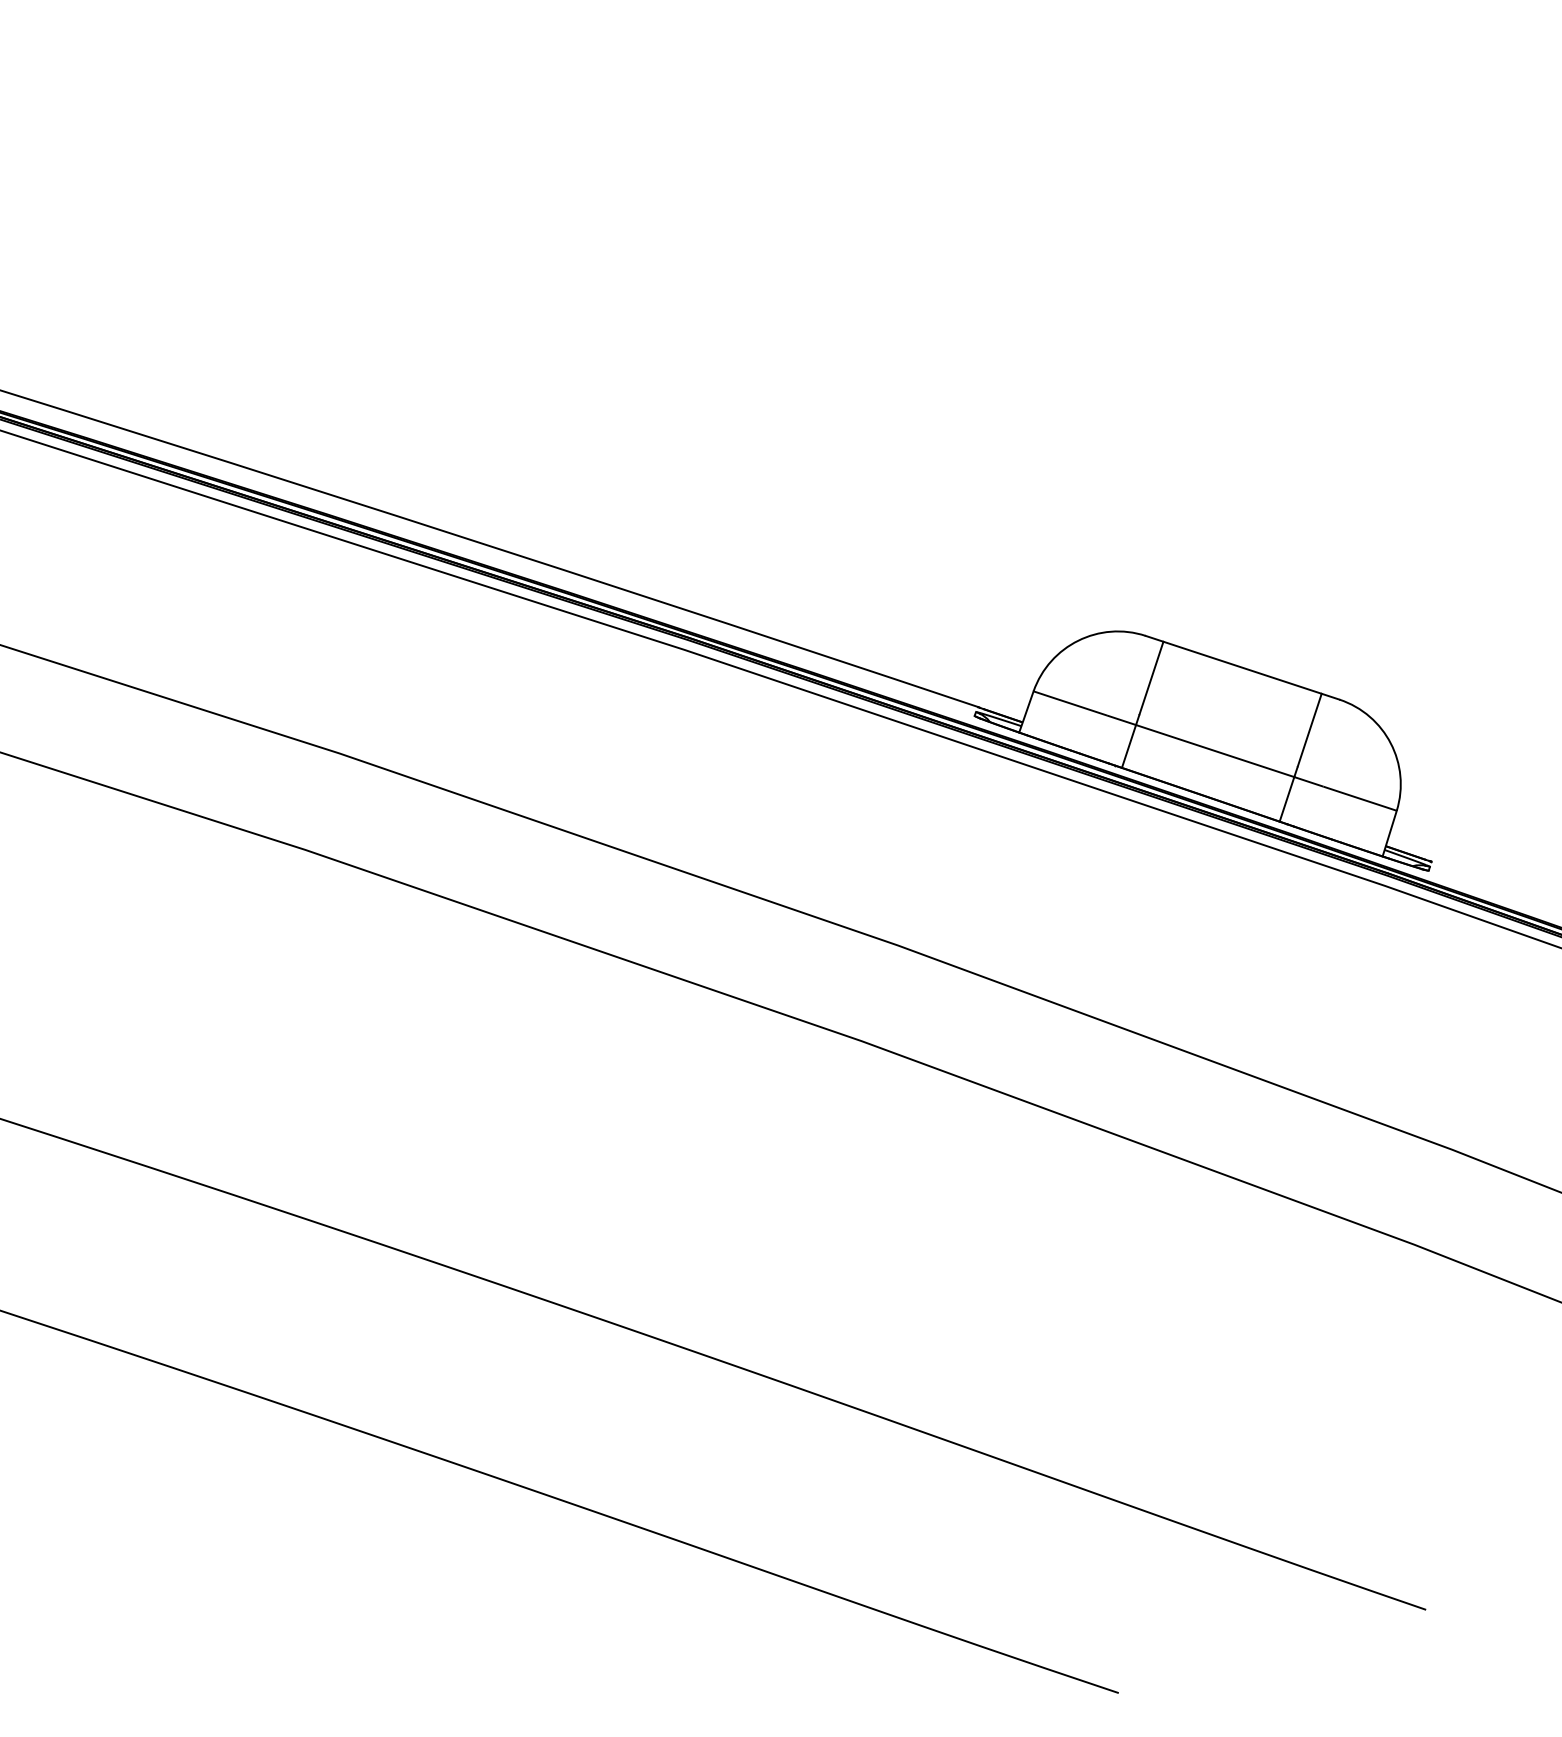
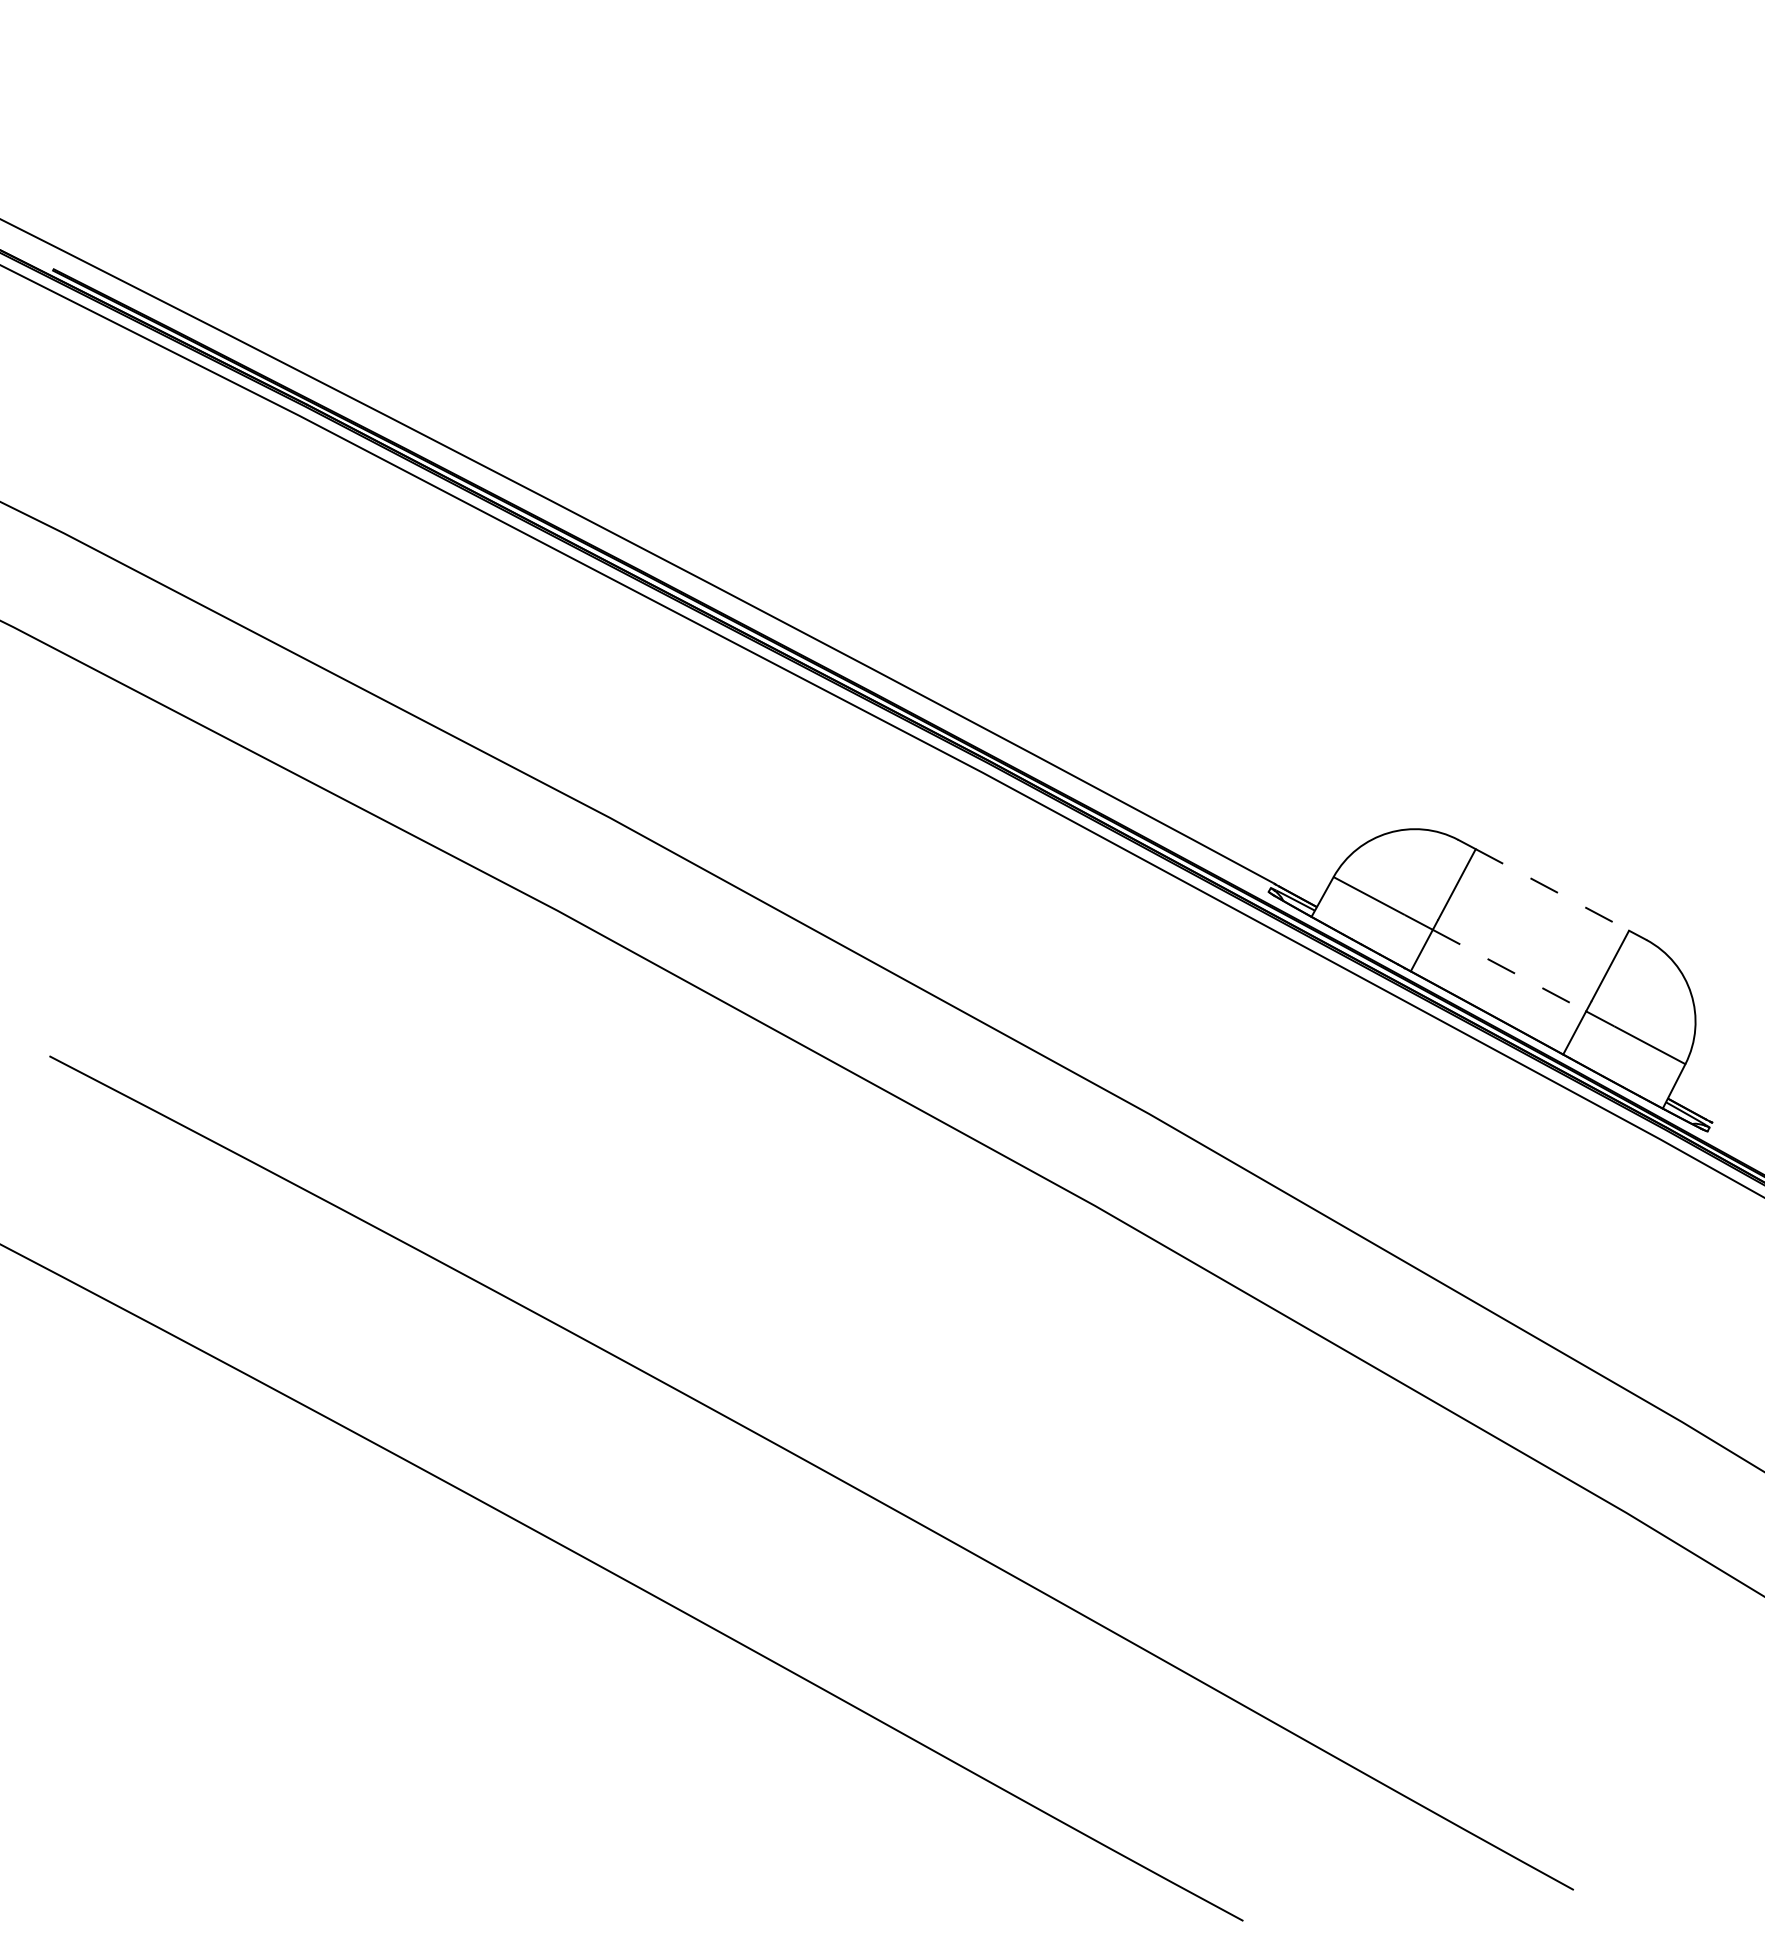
line: (1242, 667) -> (1552, 889), solid -> dashed
line: (1215, 750) -> (1509, 970), solid -> dashed

